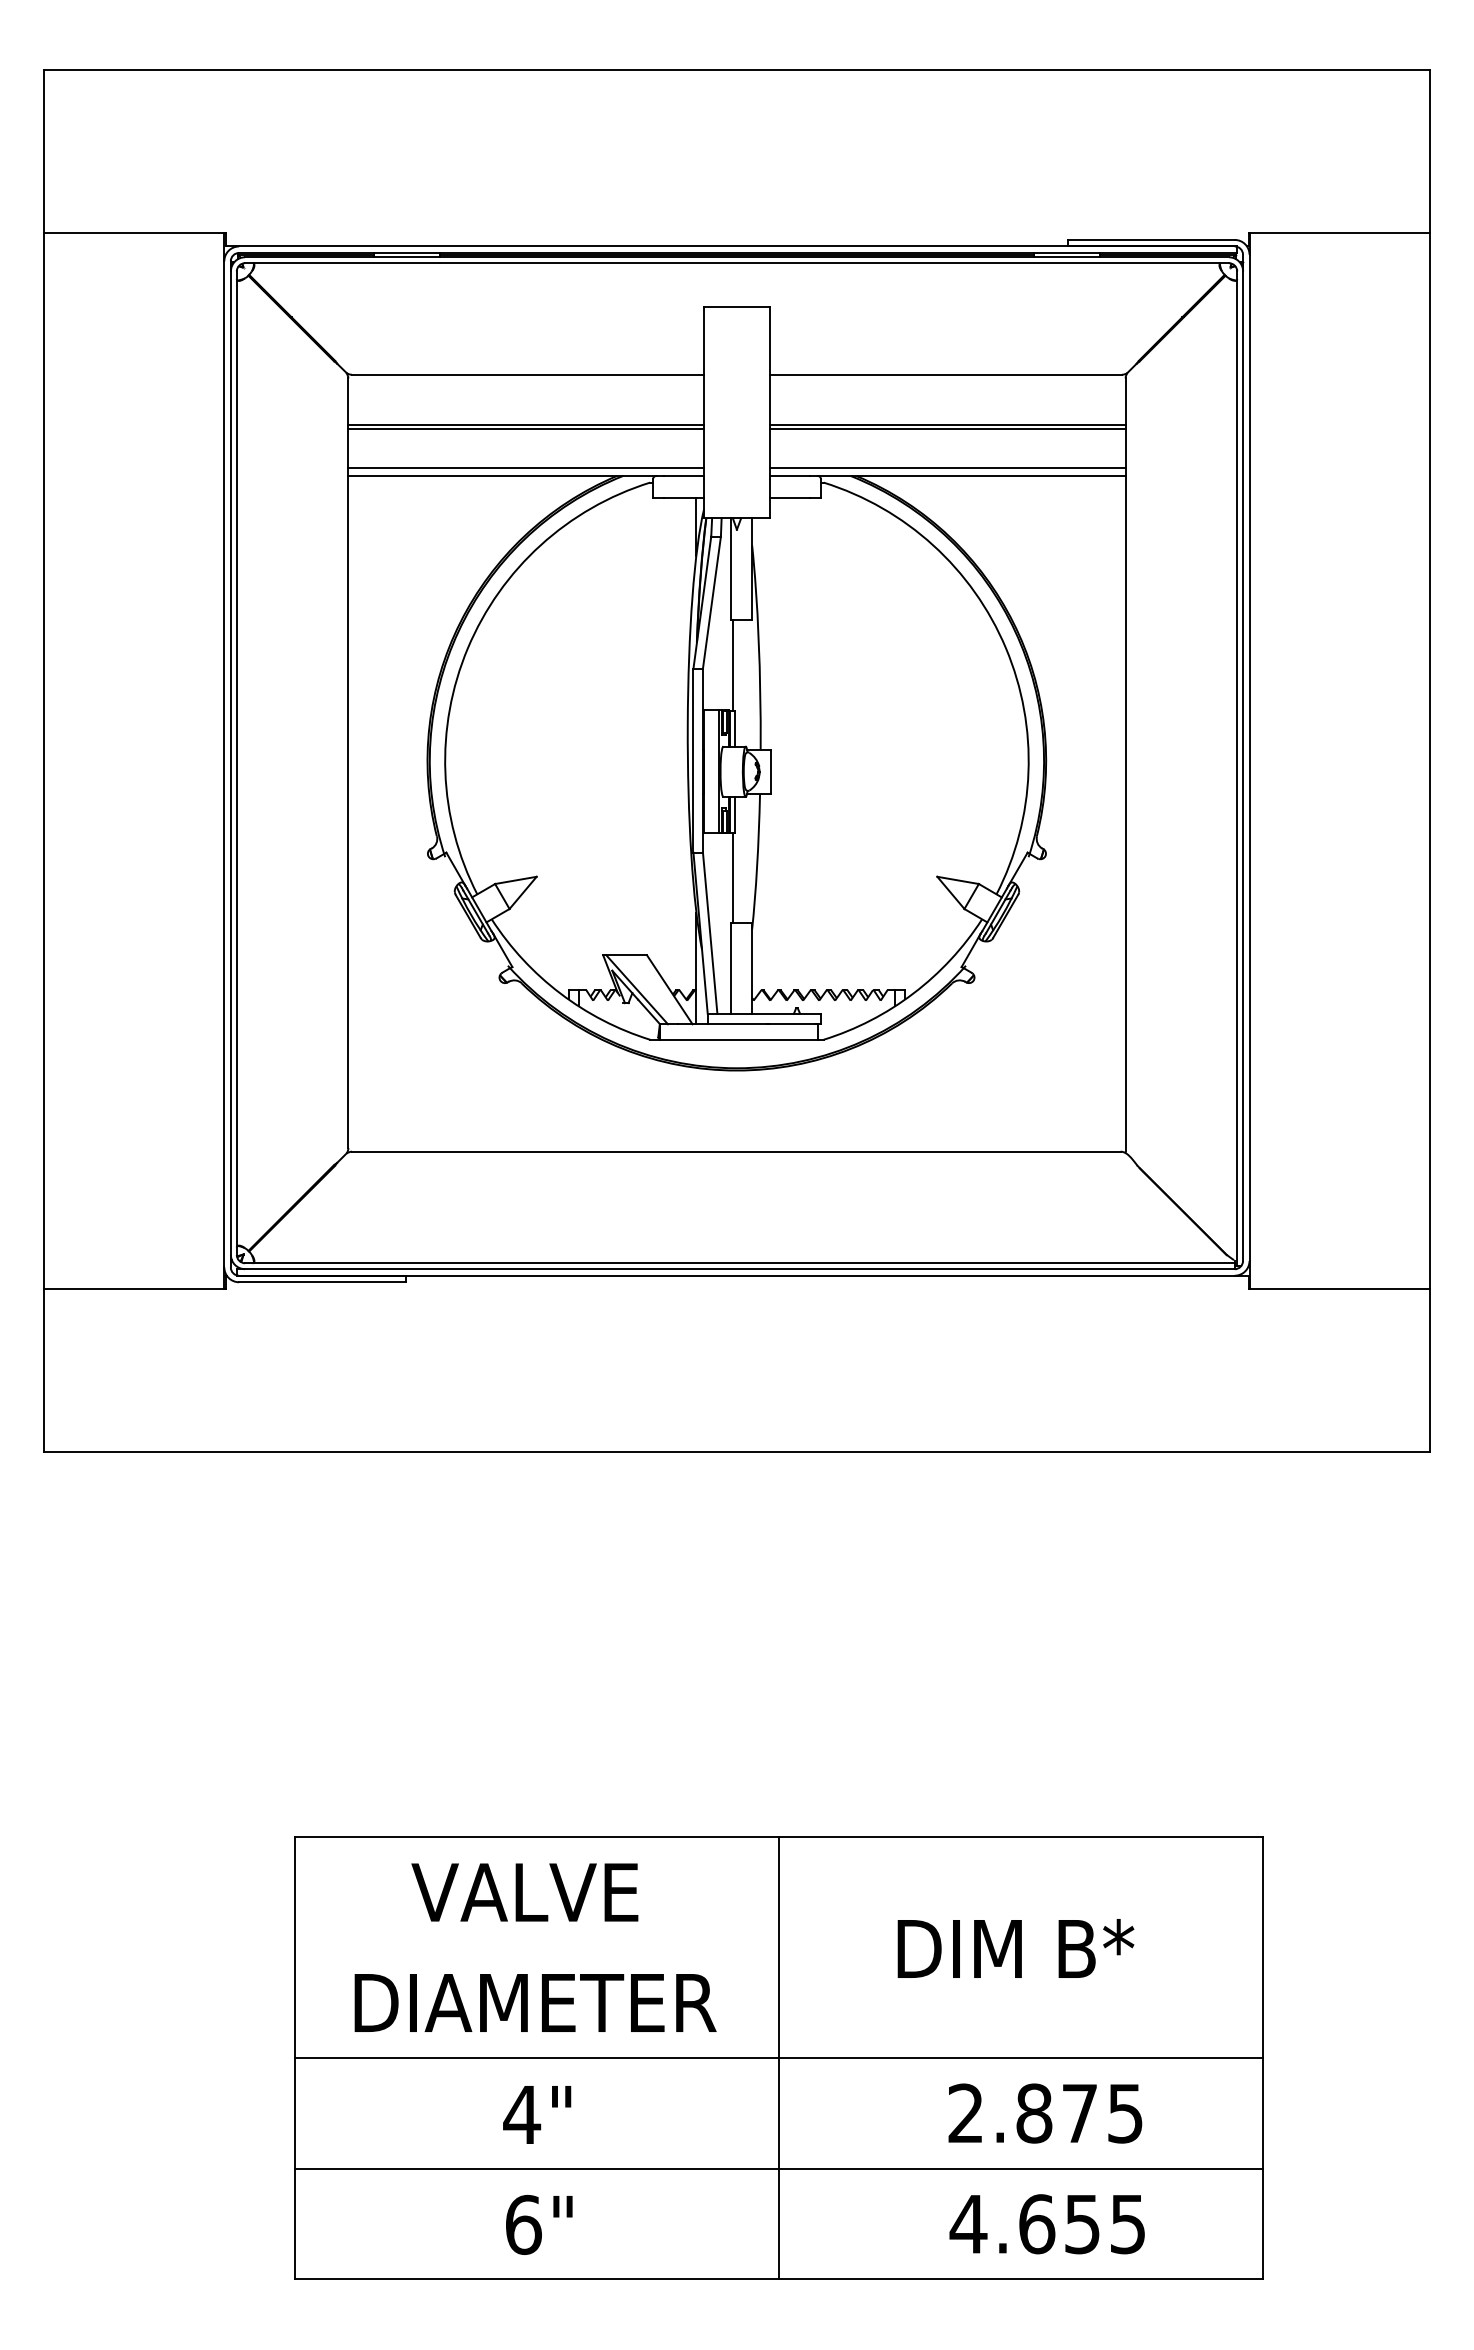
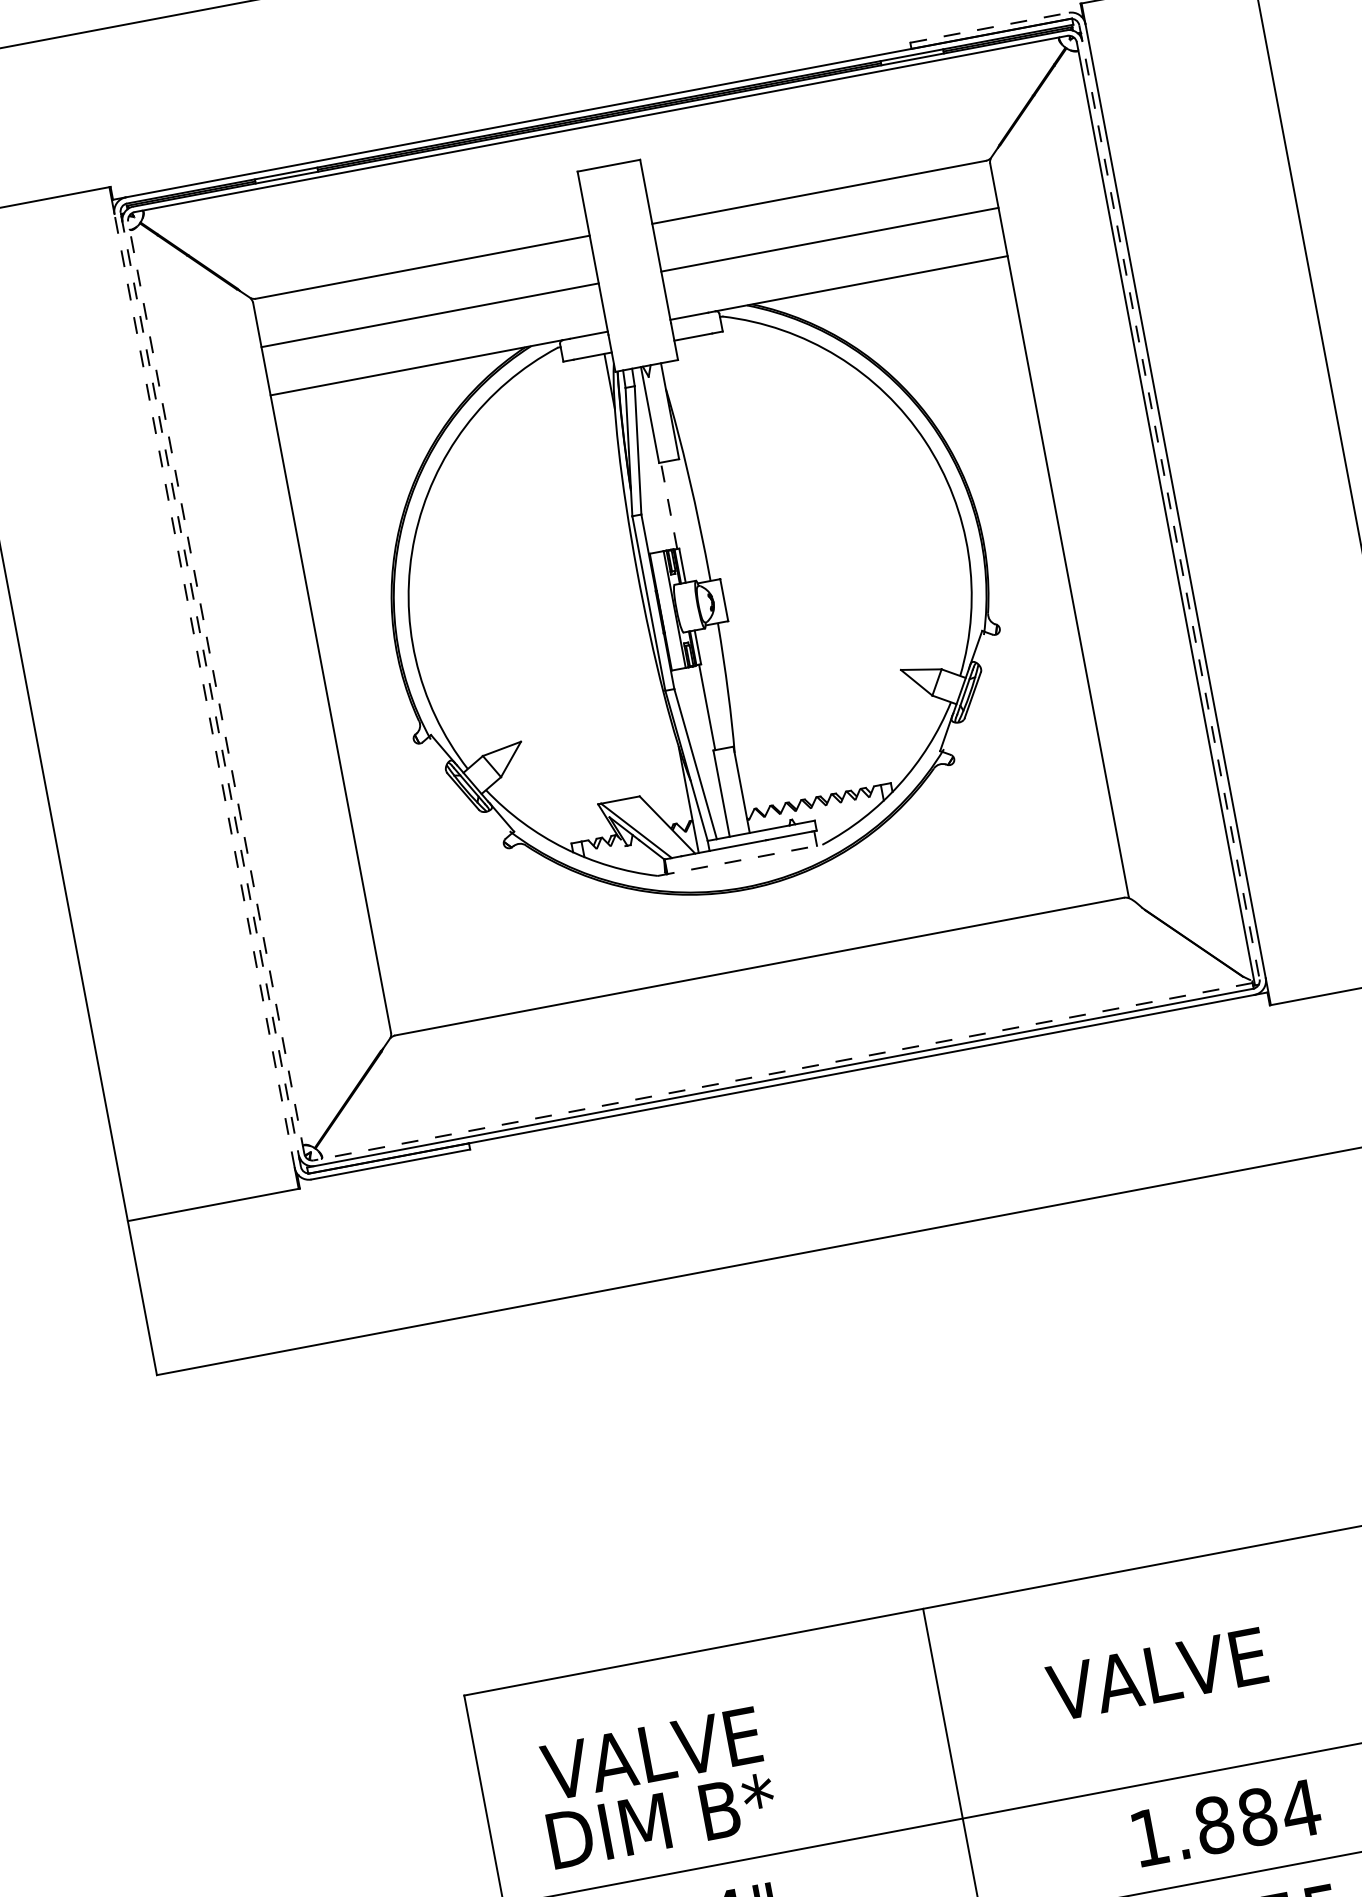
line: (1151, 239) -> (989, 27), solid -> dashed
line: (526, 429) -> (431, 319), removed
line: (947, 429) -> (830, 244), removed
line: (526, 468) -> (438, 356), removed
line: (947, 468) -> (837, 280), removed
line: (732, 665) -> (668, 506), solid -> dashed
line: (1243, 758) -> (1170, 502), solid -> dashed
line: (224, 763) -> (204, 690), solid -> dashed
line: (230, 763) -> (210, 689), solid -> dashed
line: (236, 763) -> (216, 688), solid -> dashed
line: (736, 1039) -> (739, 860), solid -> dashed
line: (739, 1263) -> (782, 1072), solid -> dashed
text: (524, 1892) -> (651, 1753), moved
text: (1012, 1948) -> (1164, 1672), DIM B* -> VALVE
text: (570, 2002) -> (754, 1803), DIAMETER -> DIM B*
text: (1046, 2113) -> (1226, 1823), 2.875 -> 1.884

